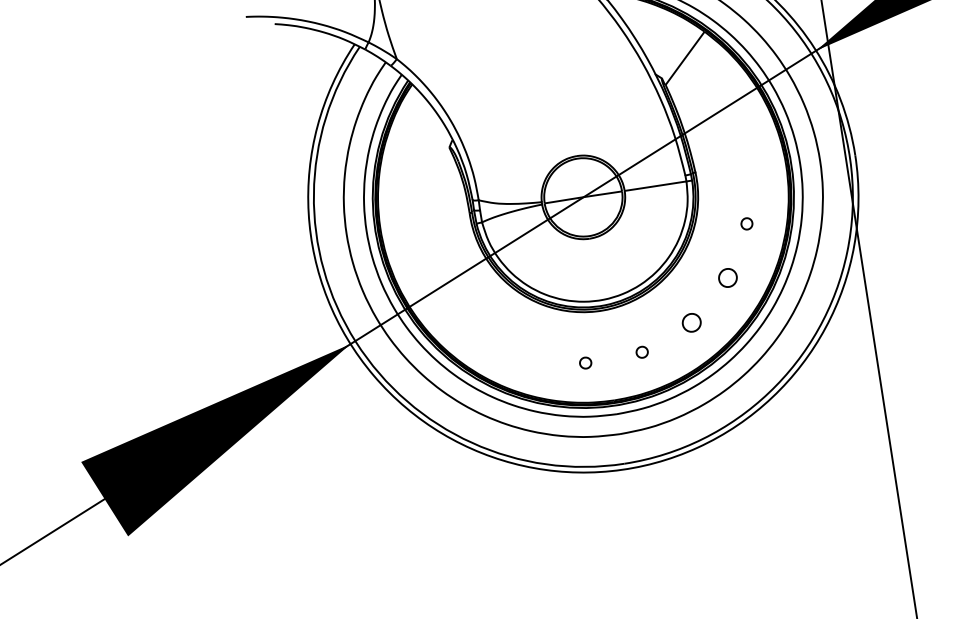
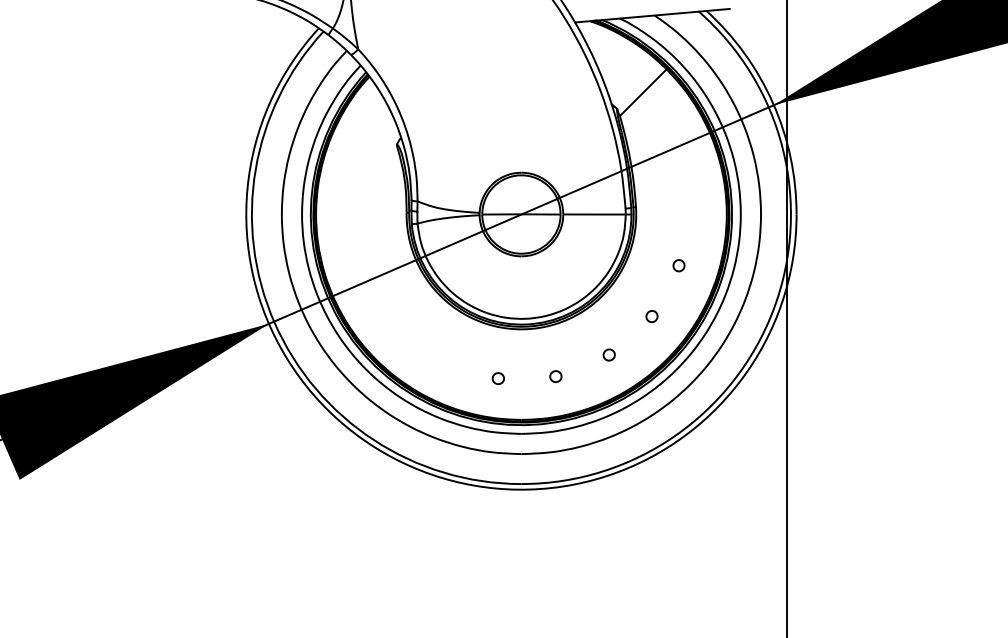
part: (727, 278) -> (651, 316), size x0.62
part: (690, 322) -> (608, 354), size x0.62

